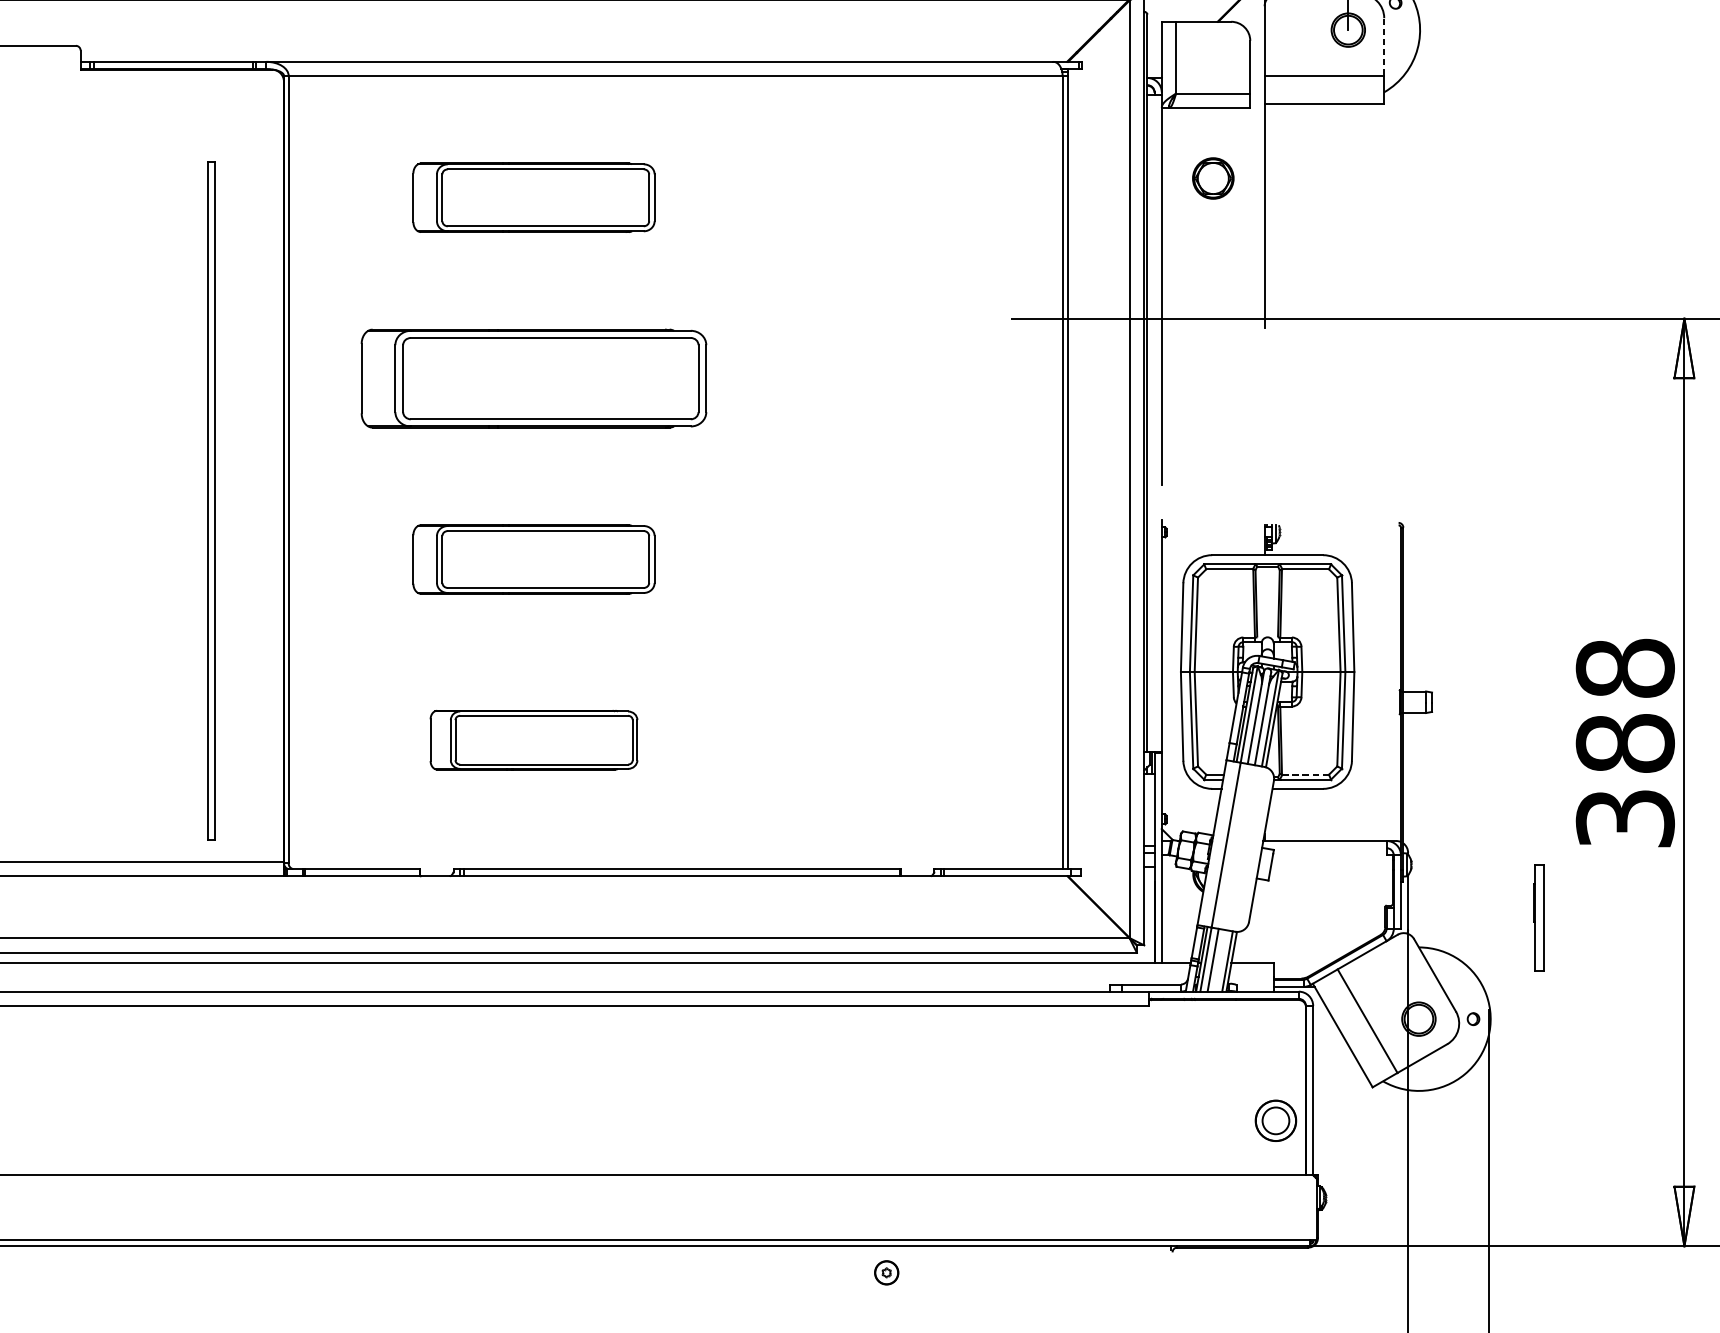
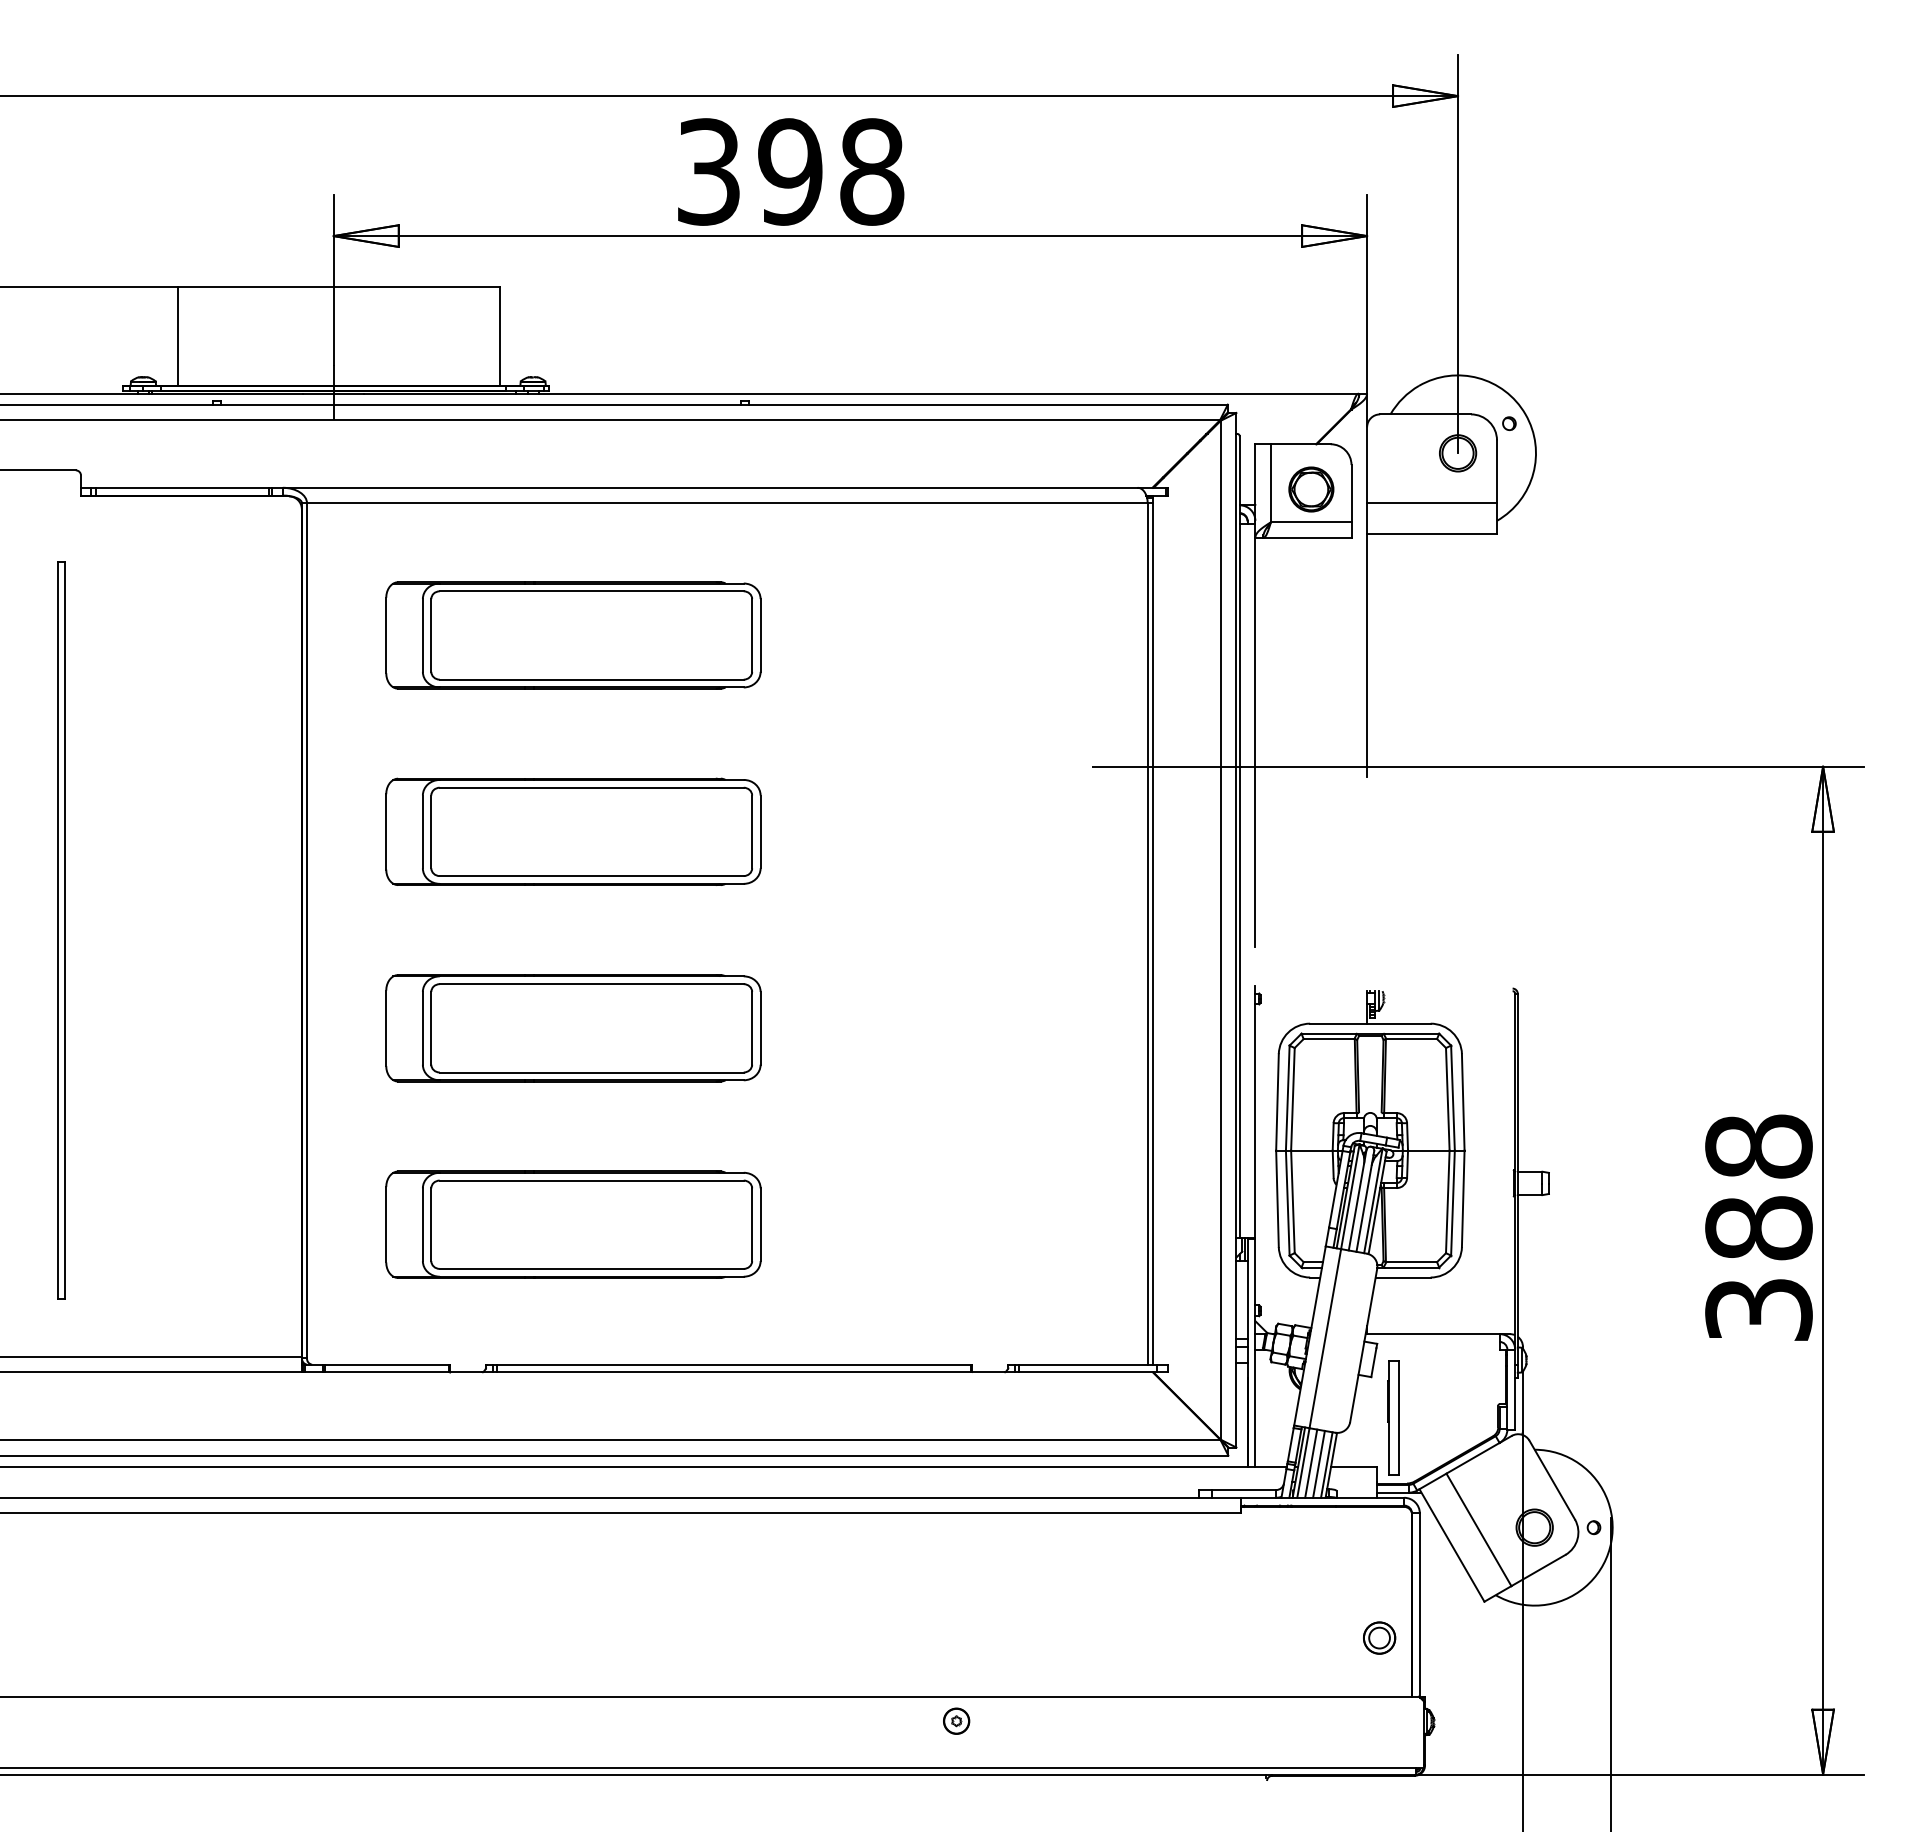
line: (1384, 46) -> (1497, 471), dashed -> solid
part: (1213, 178) -> (1311, 489), moved
part: (534, 197) -> (573, 635), size x1.43
part: (211, 501) -> (61, 930), moved
part: (534, 559) -> (573, 1028), size x1.43
part: (534, 740) -> (573, 1224), size x1.67
line: (1306, 775) -> (1412, 1262), dashed -> solid
part: (1539, 917) -> (1393, 1417), moved
line: (1219, 960) -> (1318, 1463), added
part: (1276, 1120) -> (1379, 1637), size x0.71
part: (886, 1272) -> (956, 1720), moved

